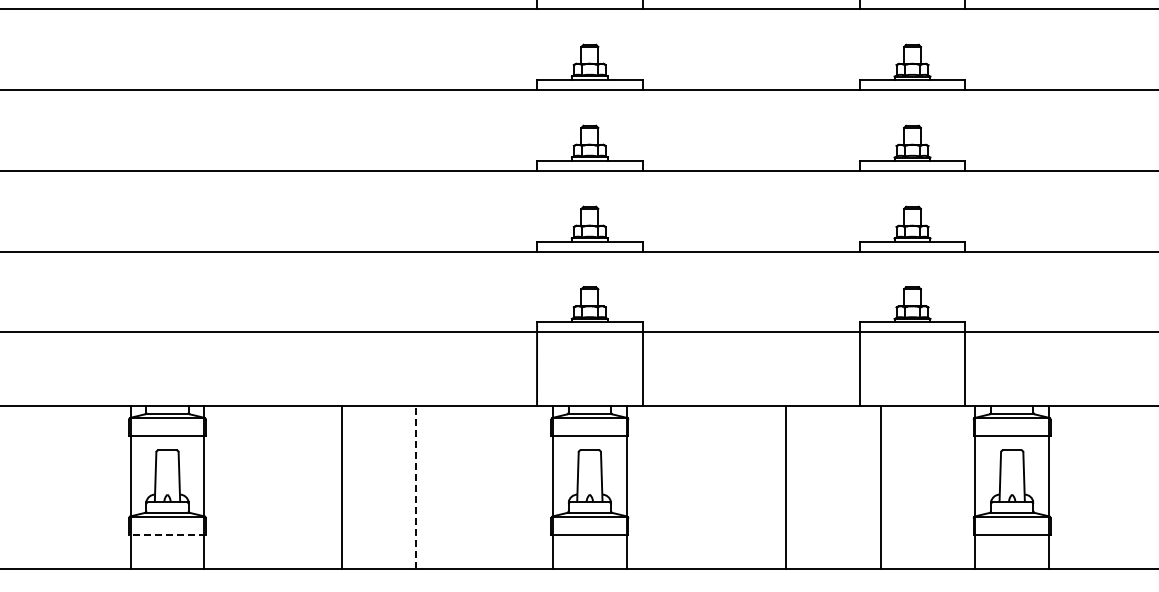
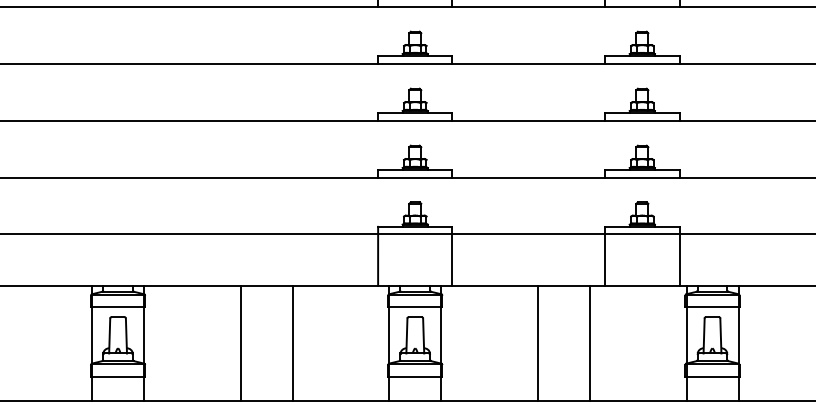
line: (415, 487) -> (292, 343), dashed -> solid
line: (786, 487) -> (538, 343), moved
line: (880, 487) -> (589, 343), moved
line: (167, 534) -> (118, 376), dashed -> solid

